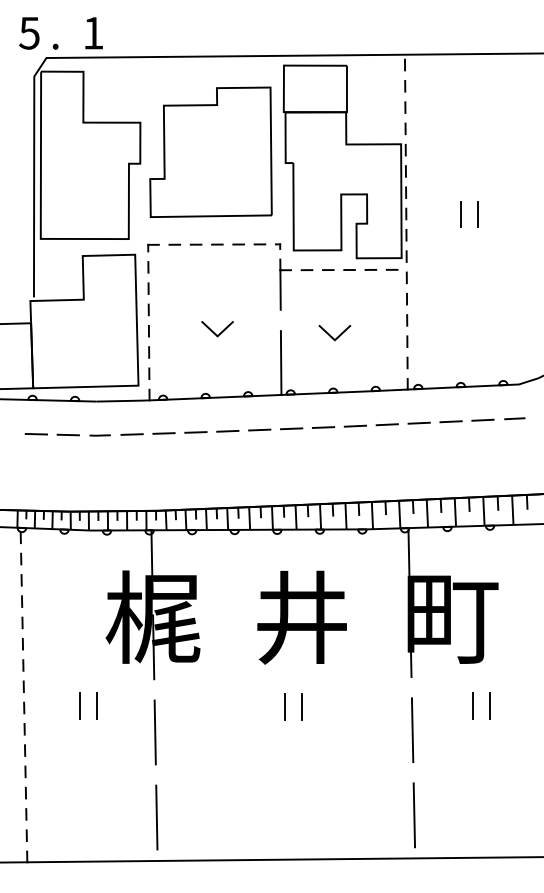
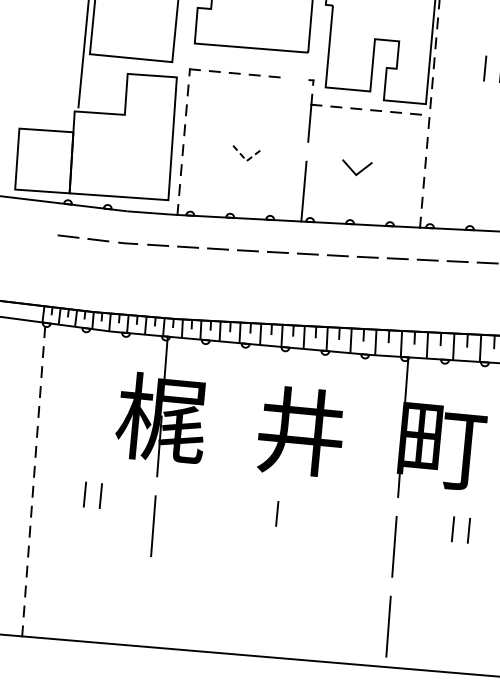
line: (259, 244) -> (294, 78), removed
line: (217, 336) -> (246, 161), solid -> dashed
line: (302, 706) -> (293, 514), removed
line: (156, 817) -> (147, 605), removed

